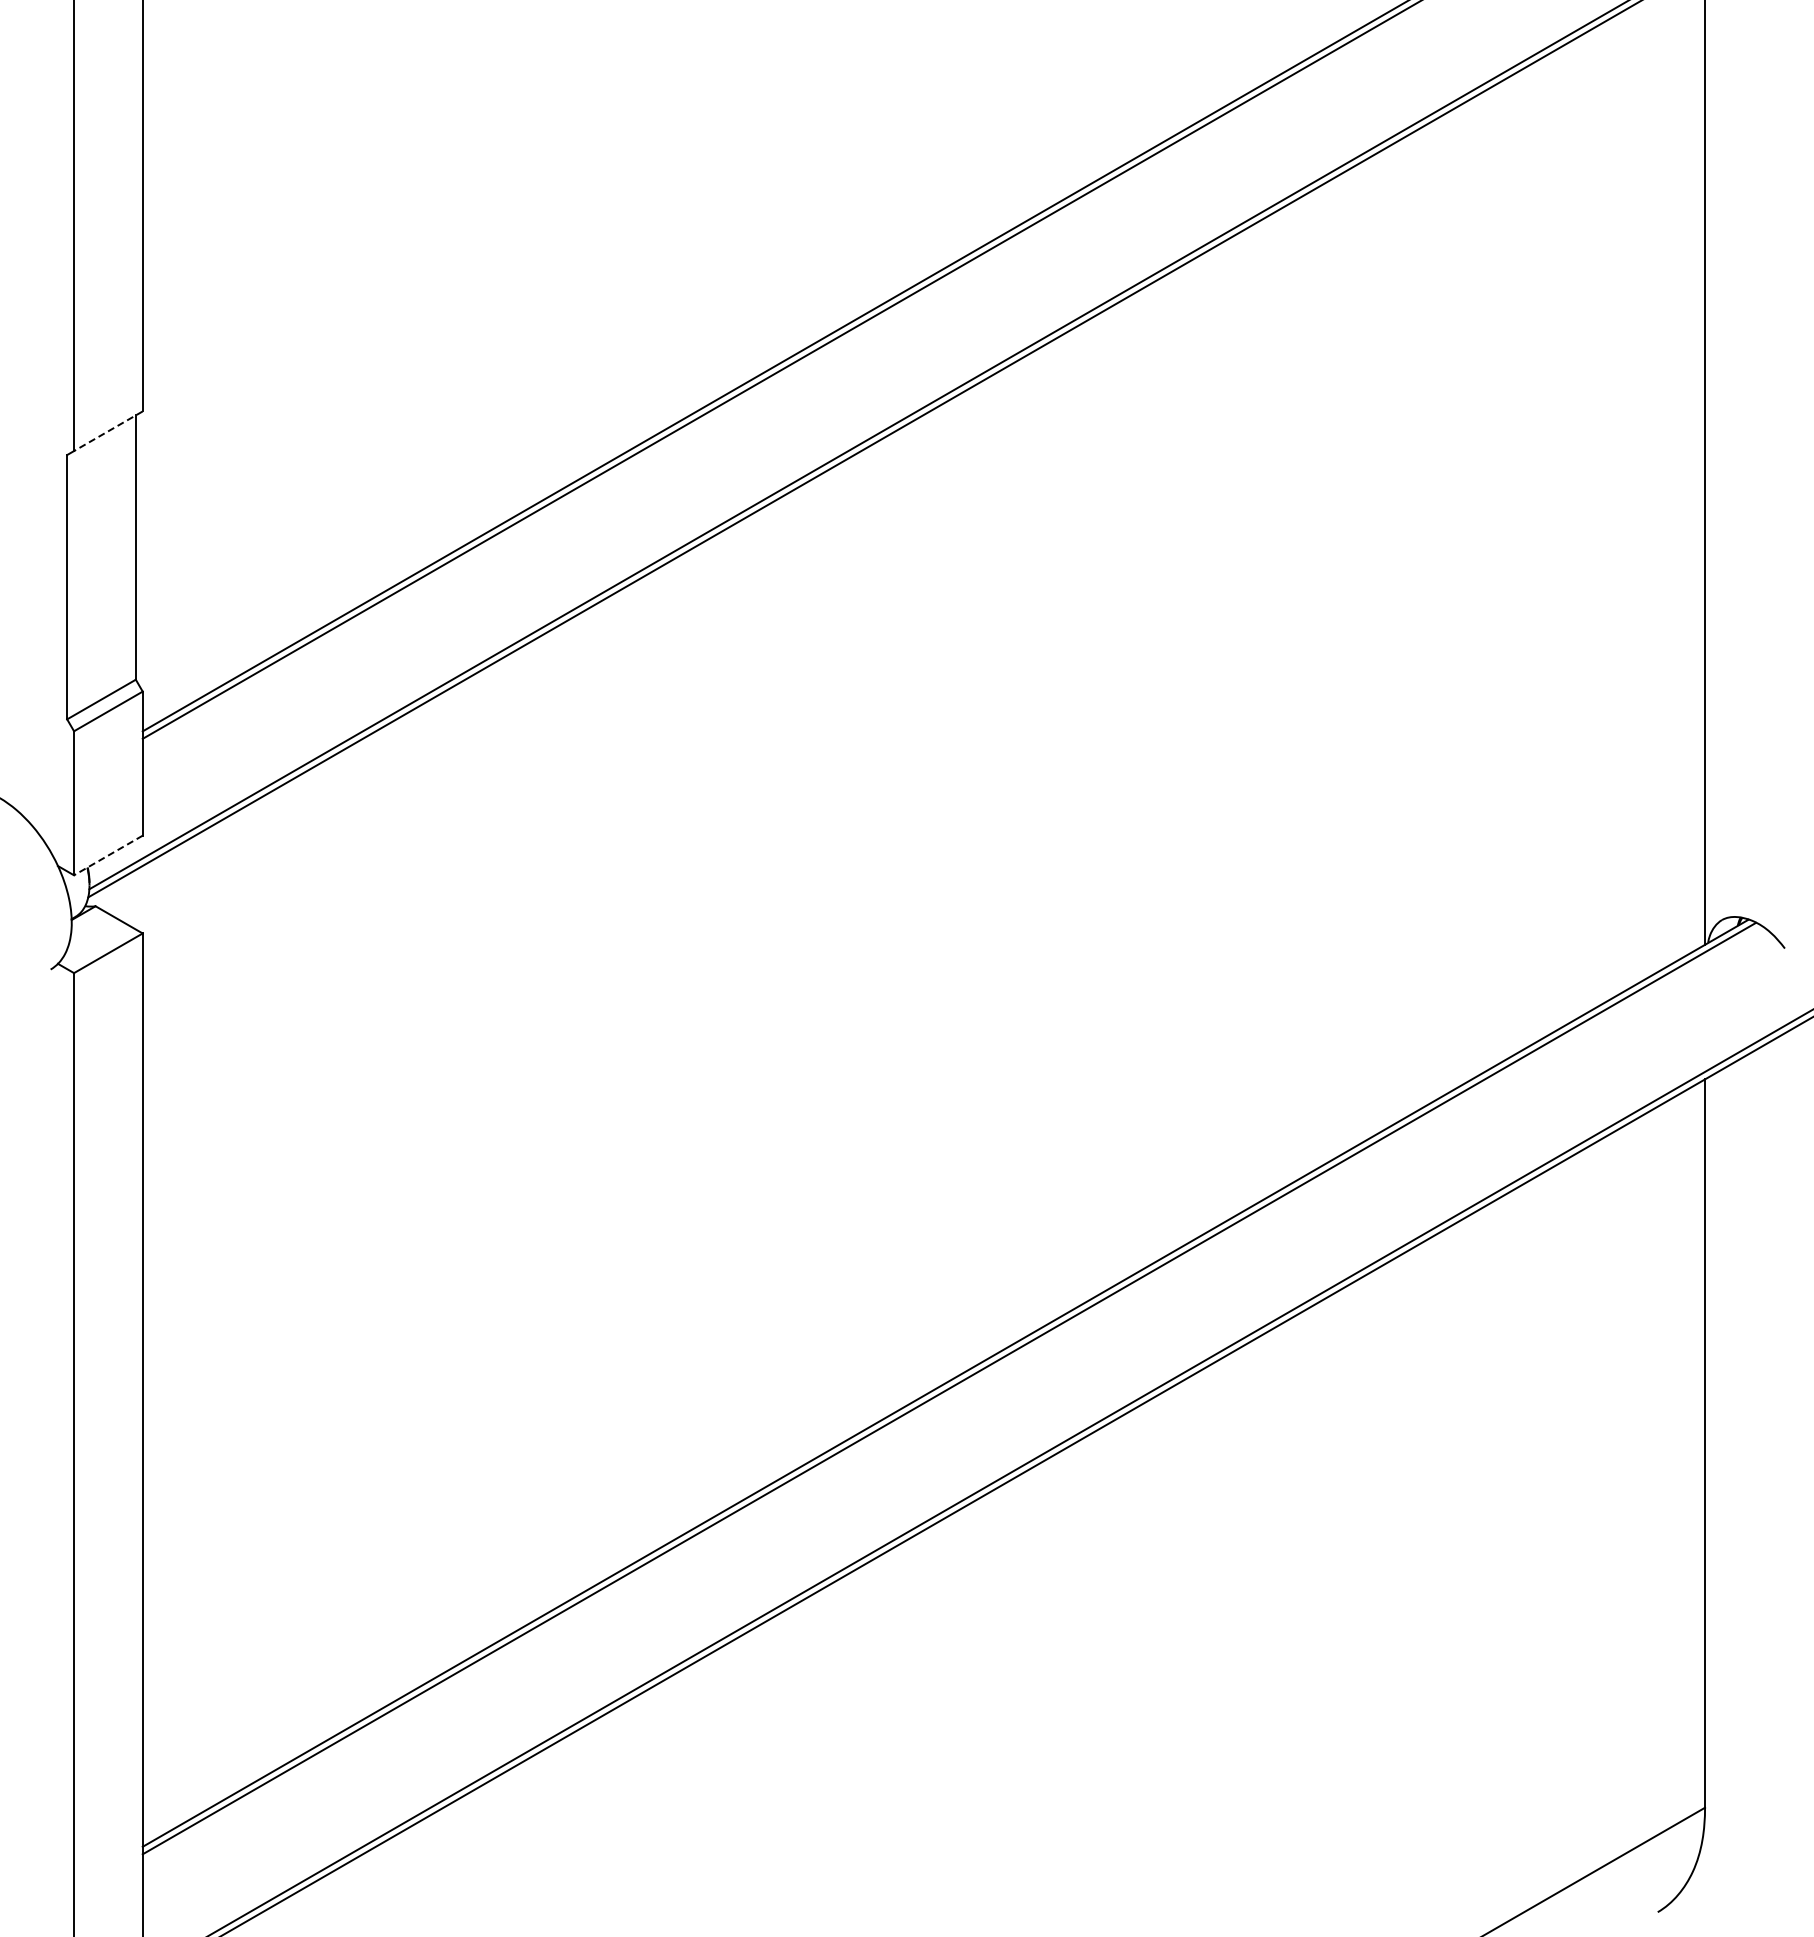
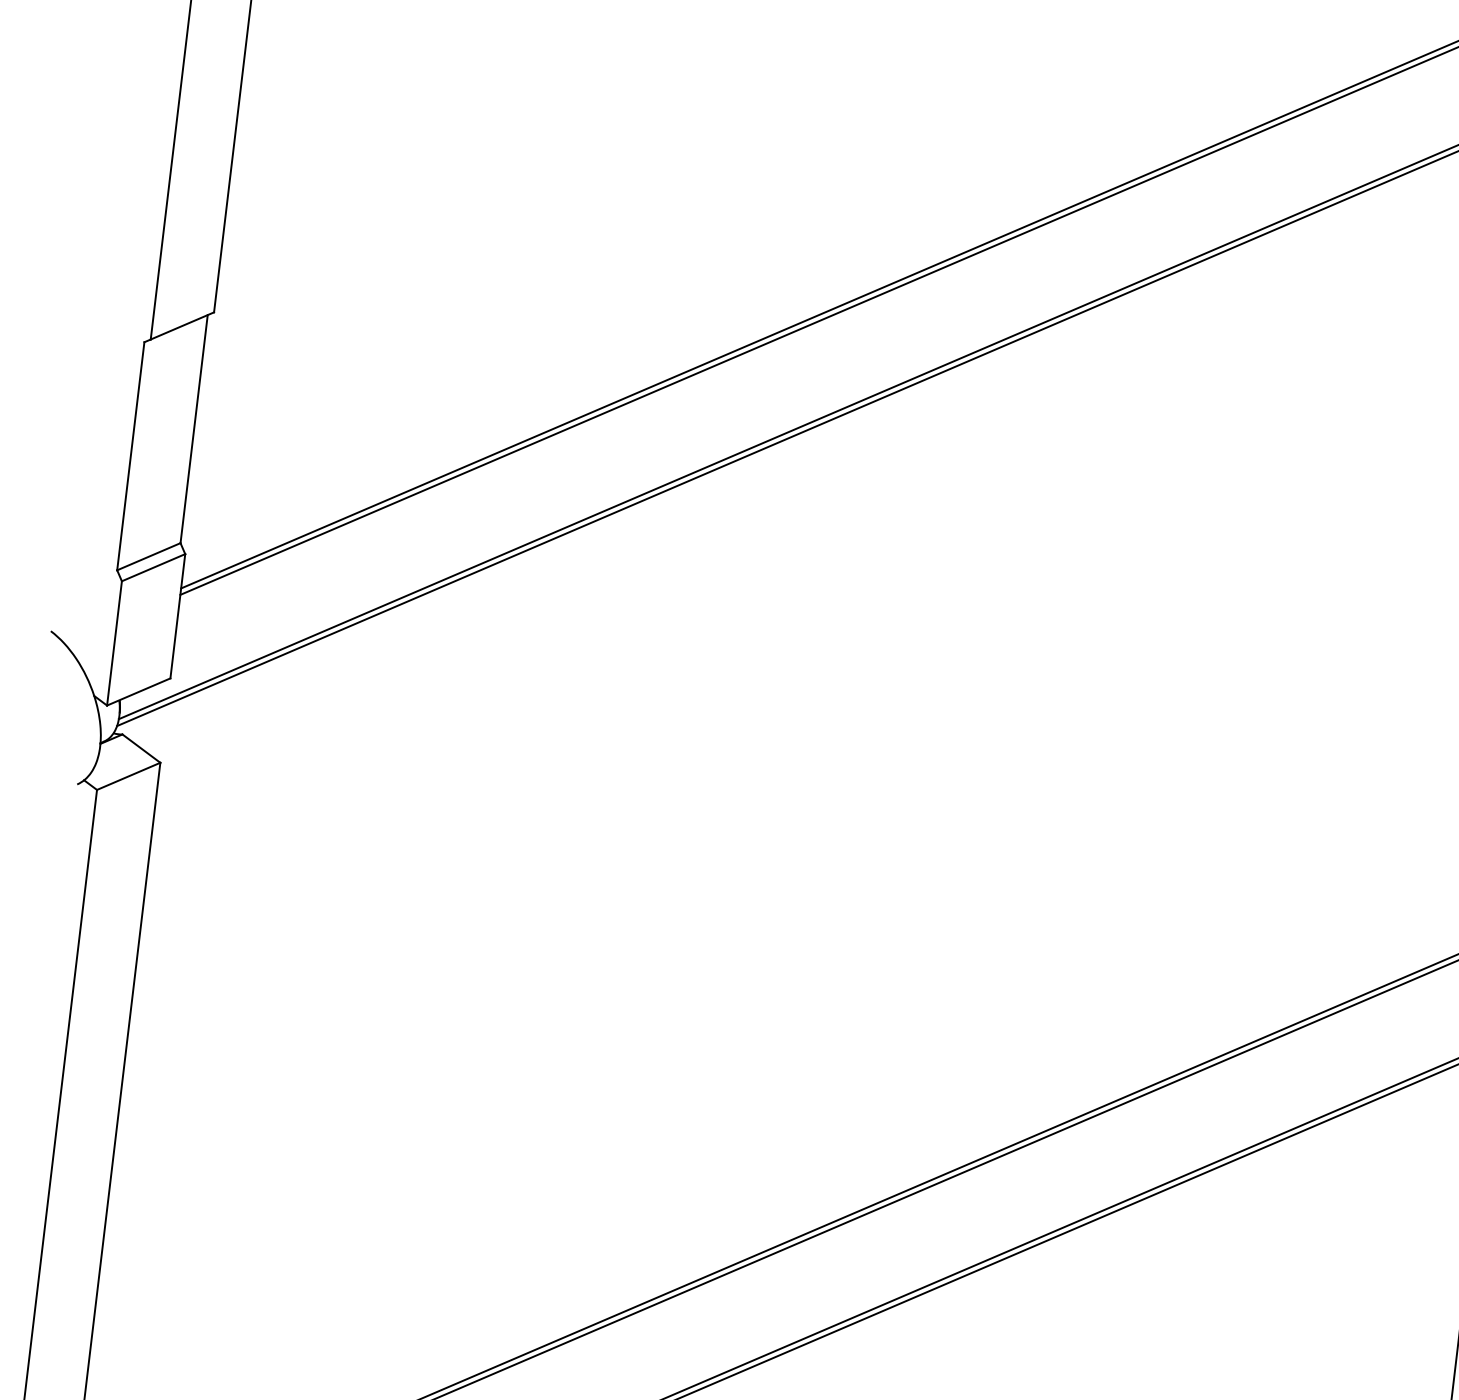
line: (108, 431) -> (182, 326), dashed -> solid
line: (108, 855) -> (138, 692), dashed -> solid

